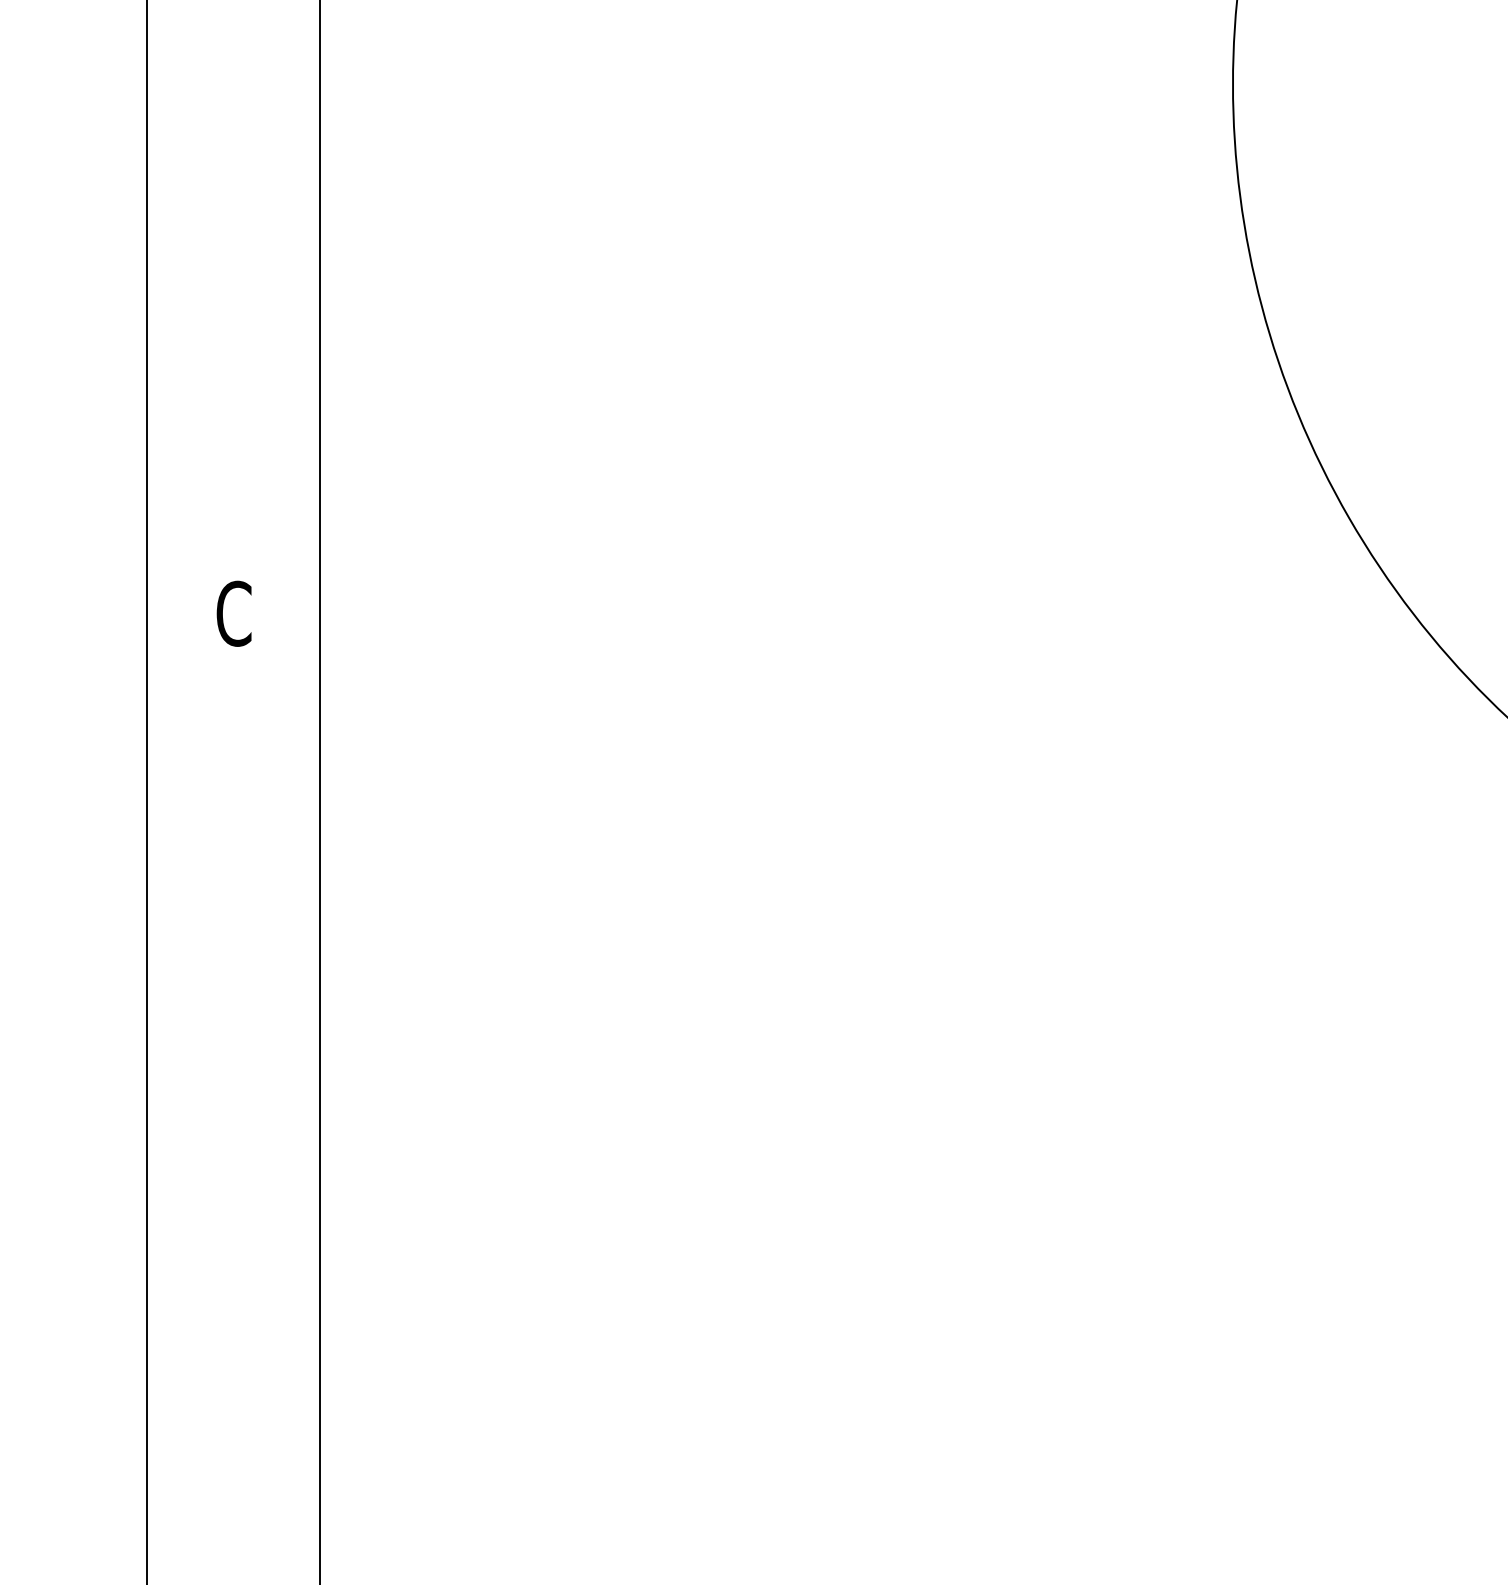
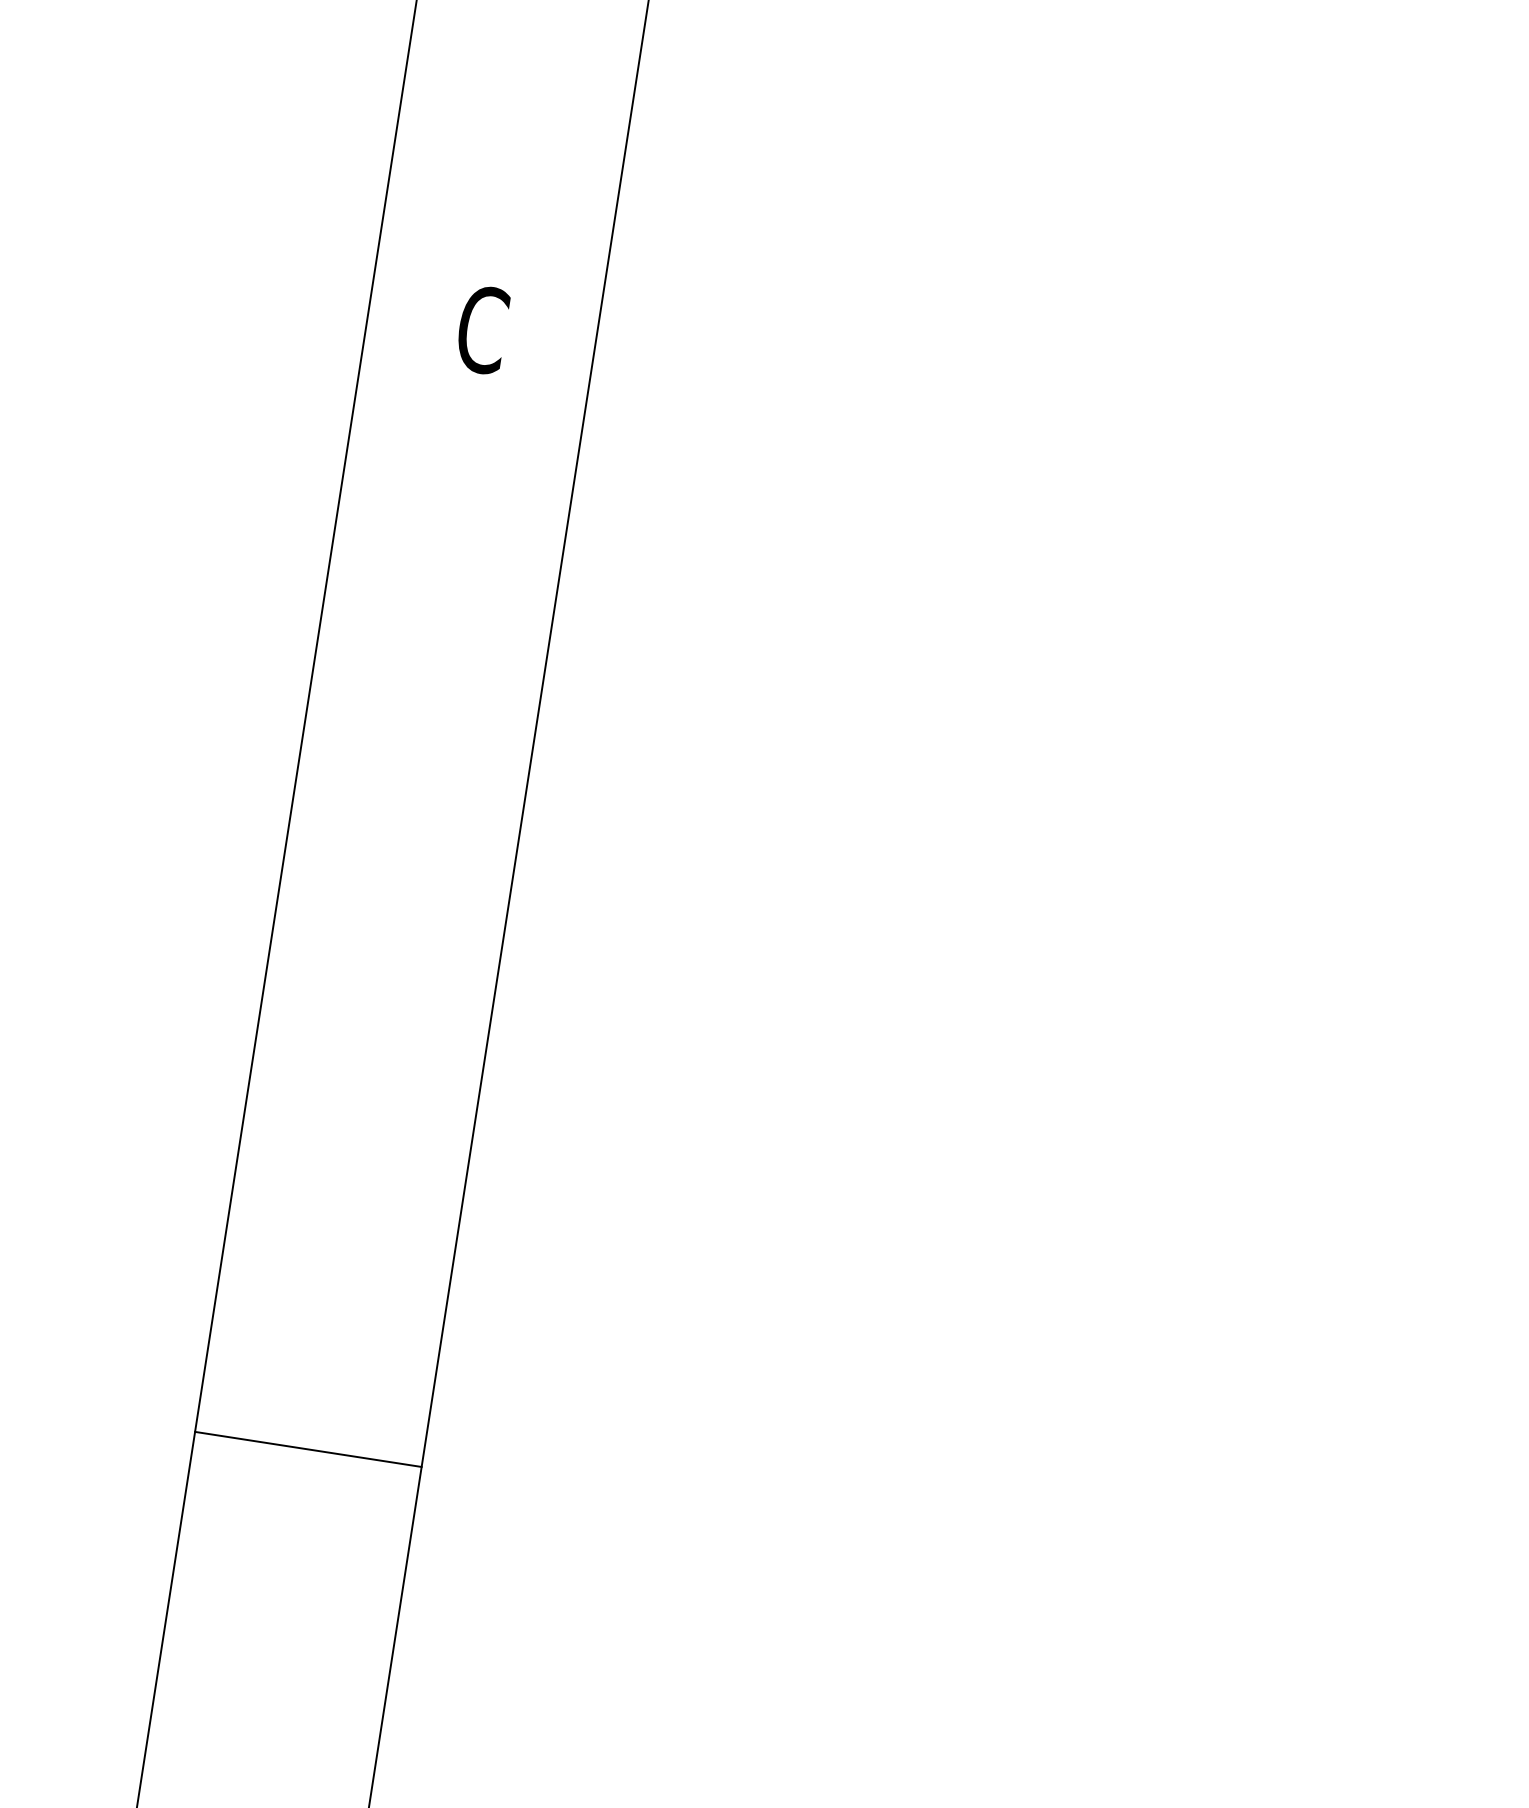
line: (233, 1465) -> (308, 1449), added

